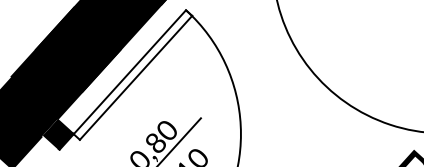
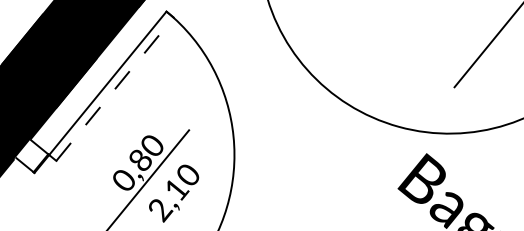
line: (136, 78) -> (115, 89), solid -> dashed
fill: (57, 133) -> (31, 155), removed

